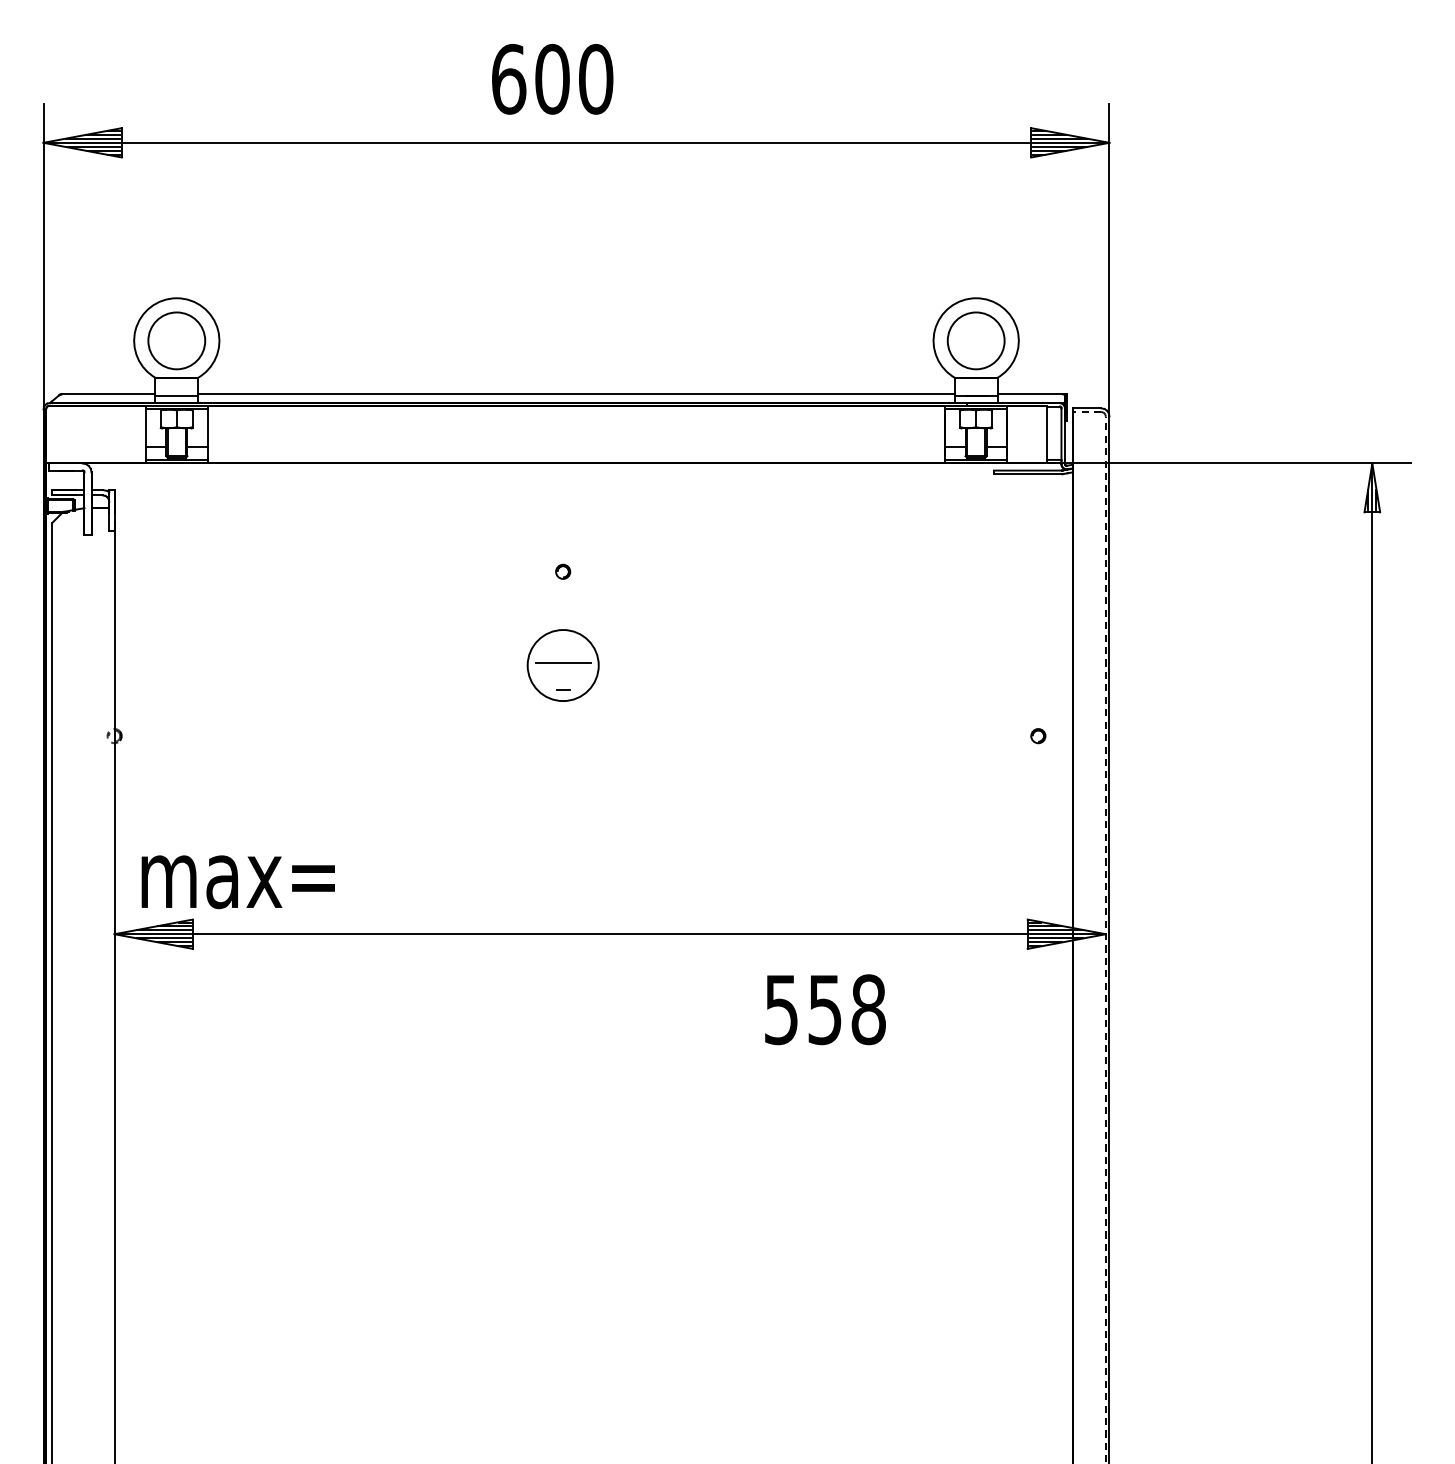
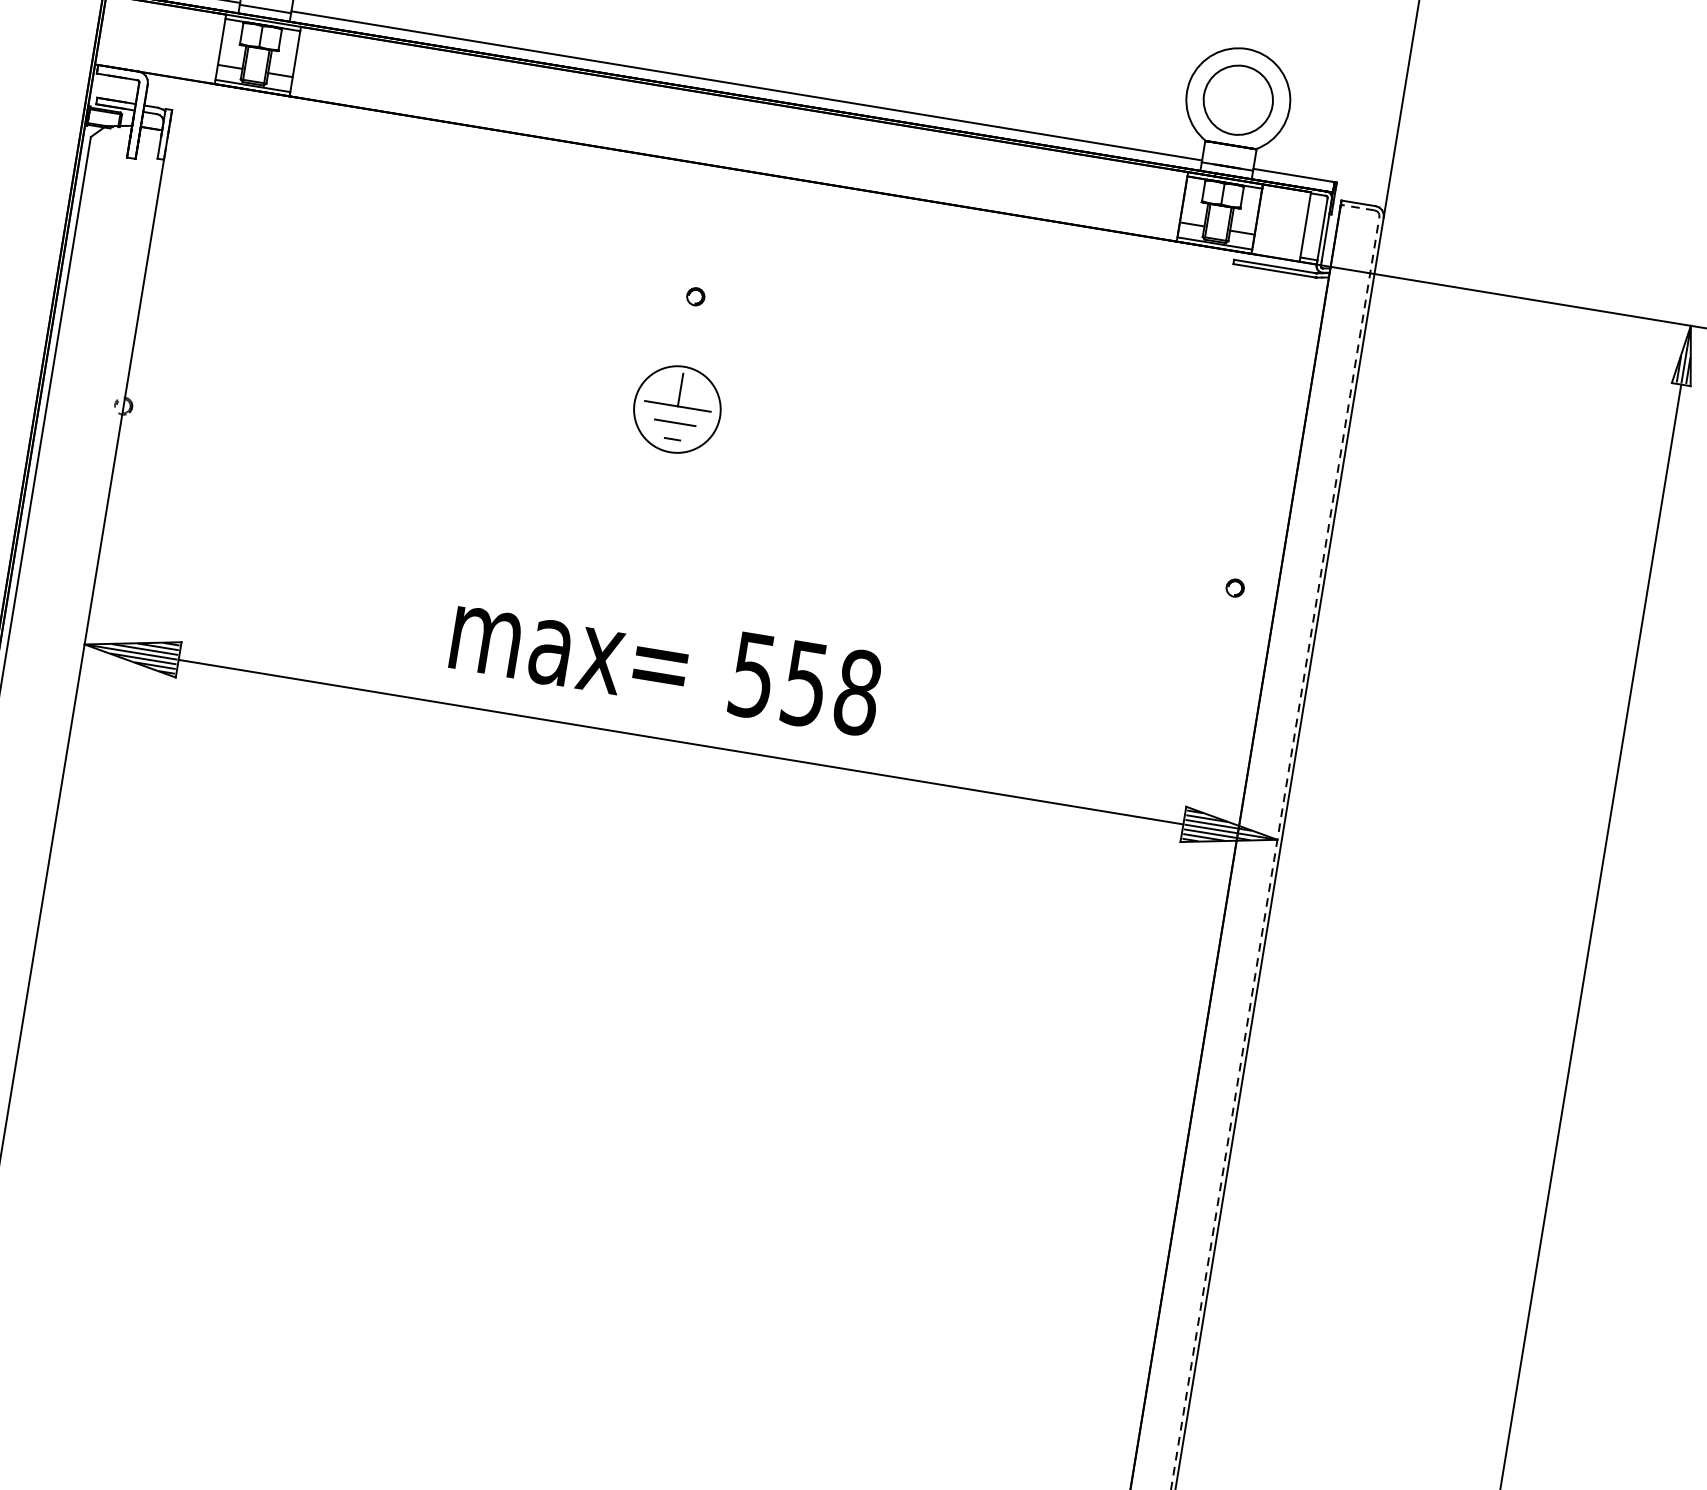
line: (563, 648) -> (681, 389), added
line: (563, 676) -> (675, 422), added
text: (237, 882) -> (568, 656), moved
text: (825, 1009) -> (805, 683), moved

